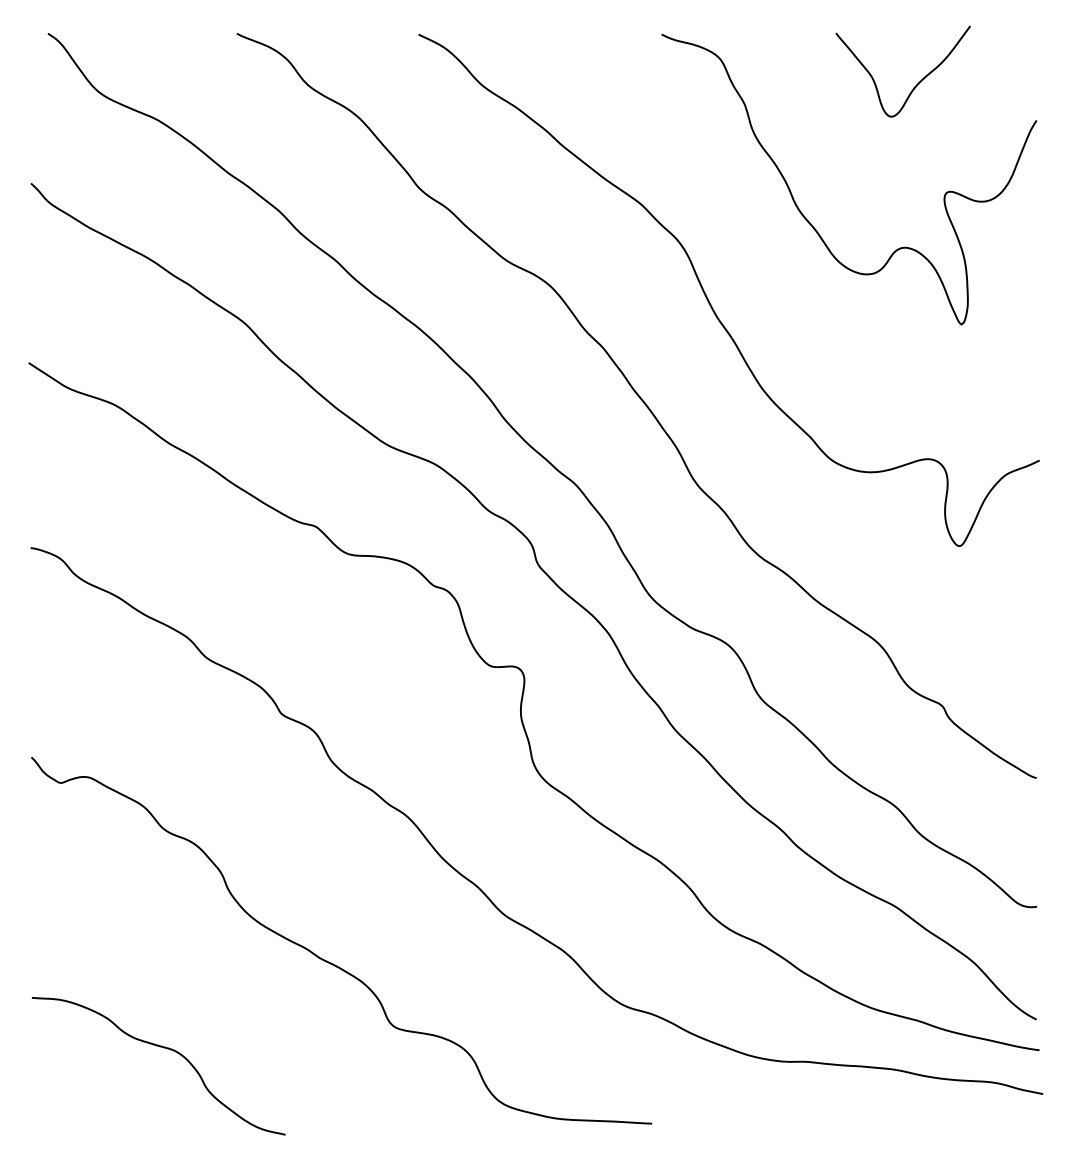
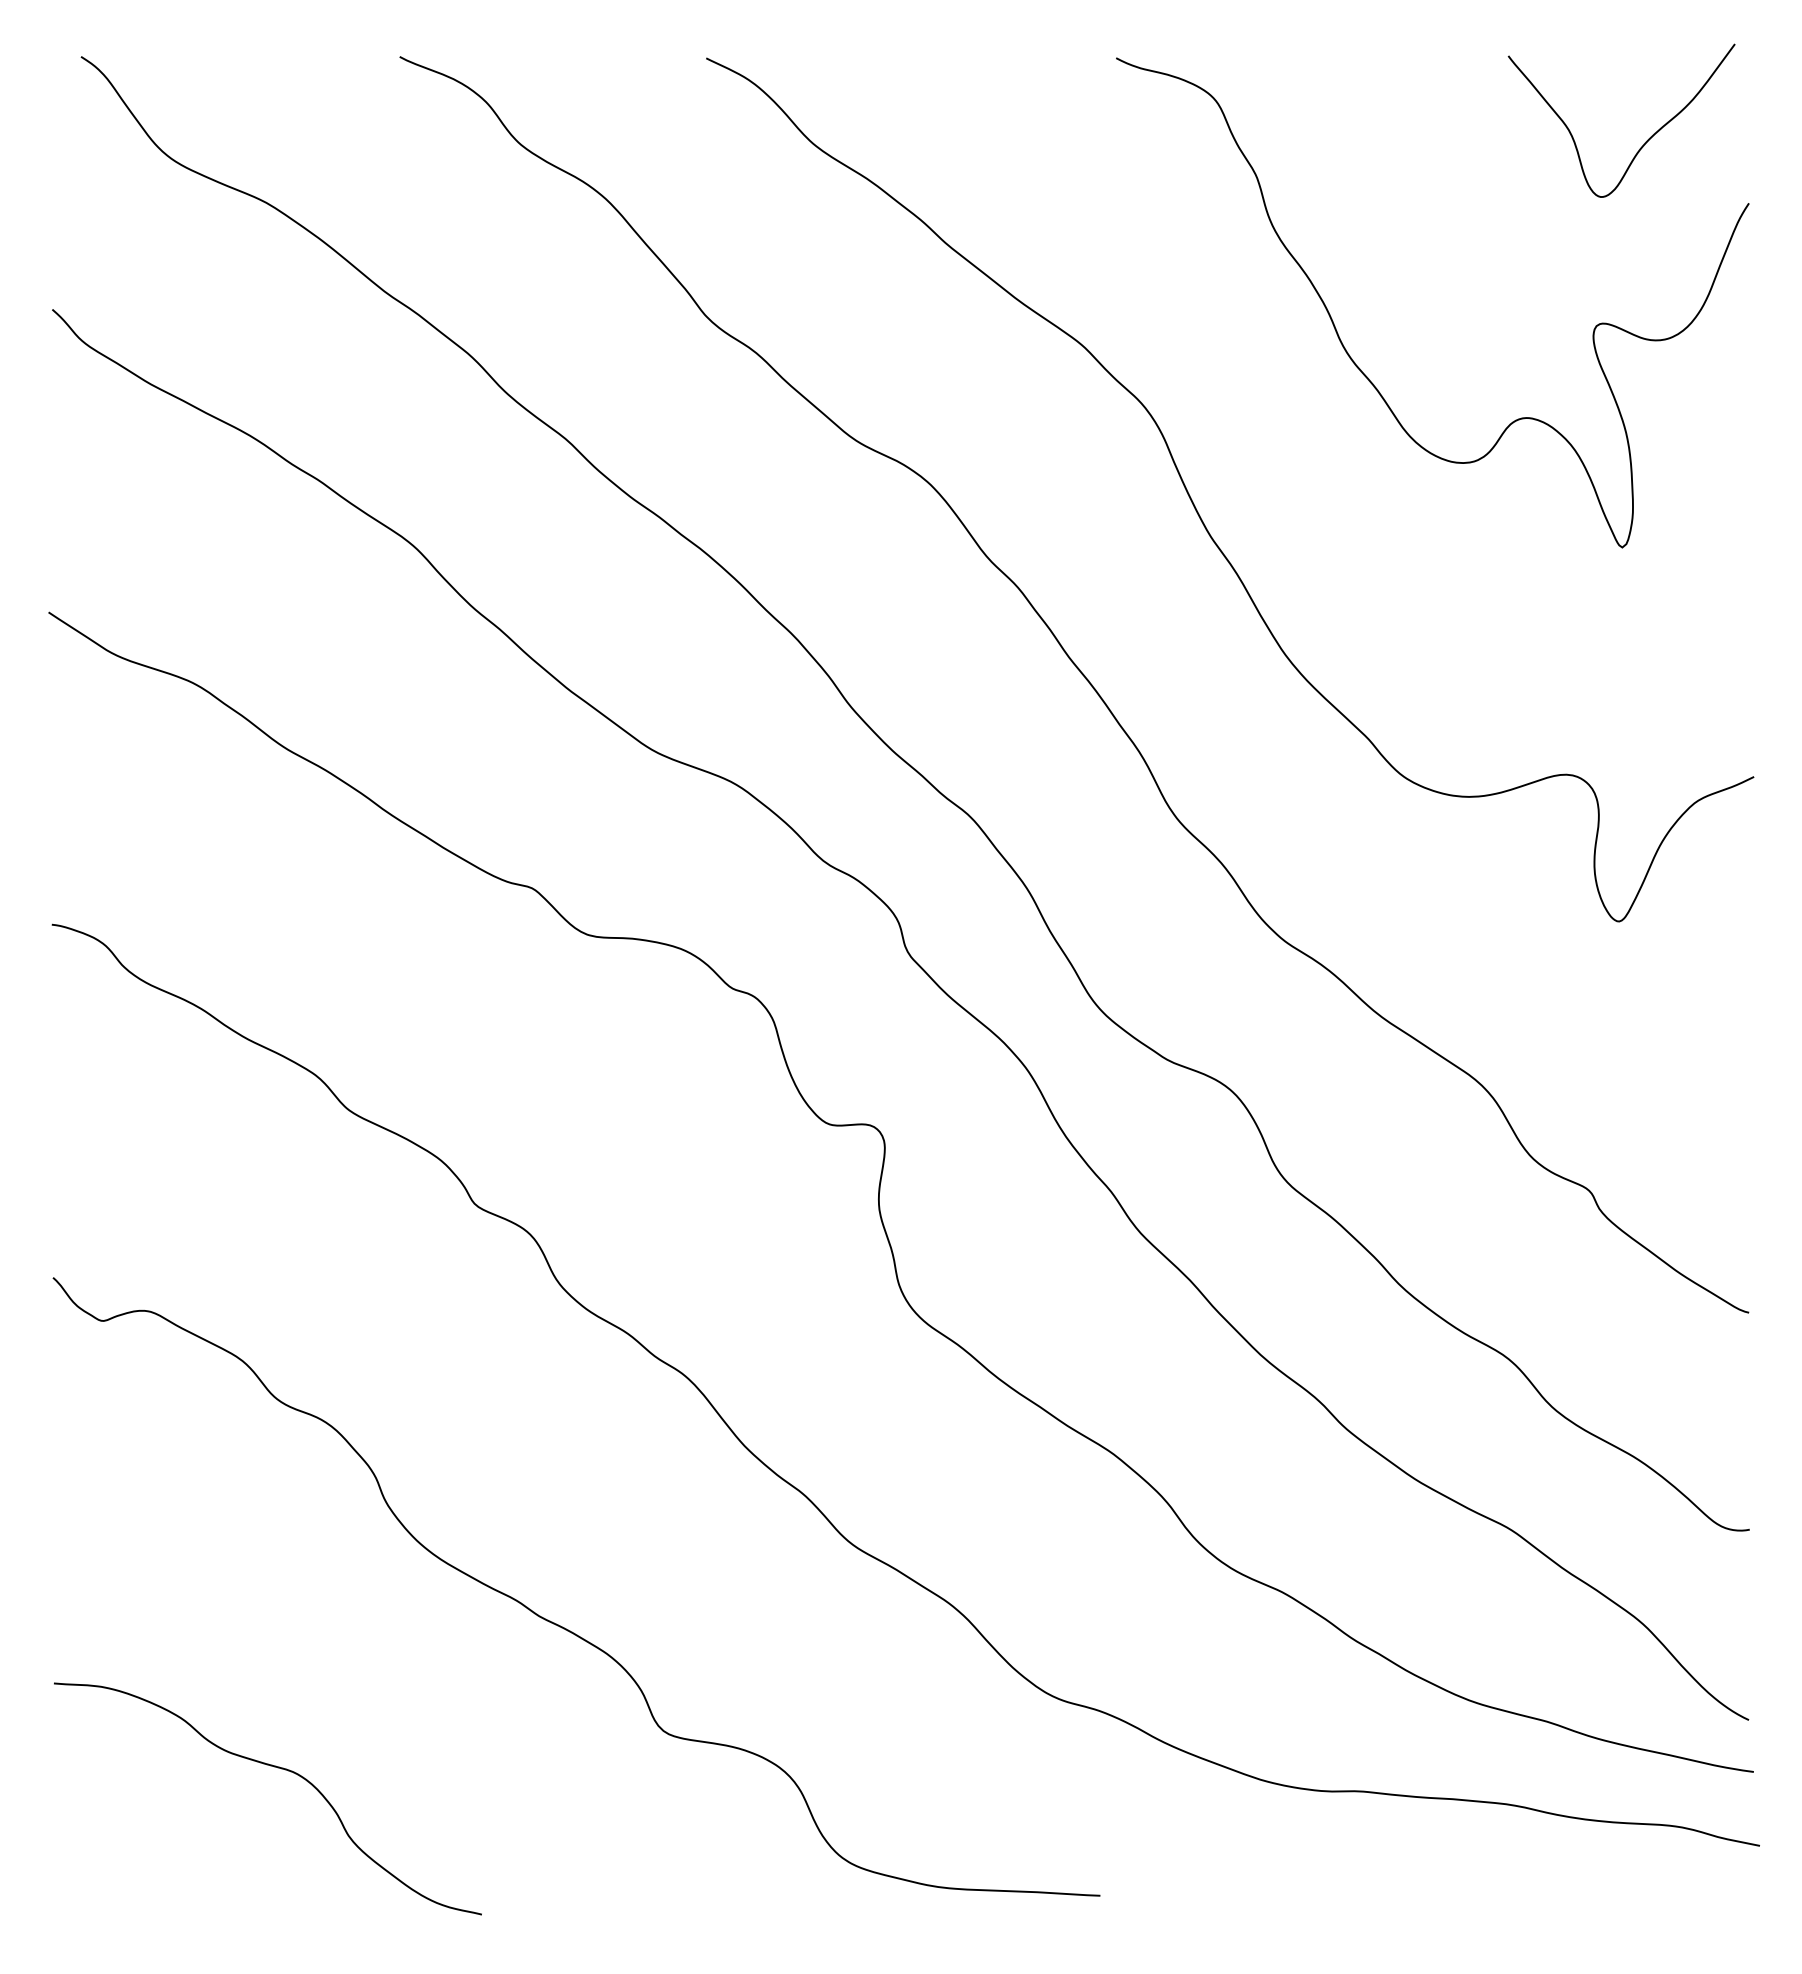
curve: (916, 84) -> (1644, 142), moved

